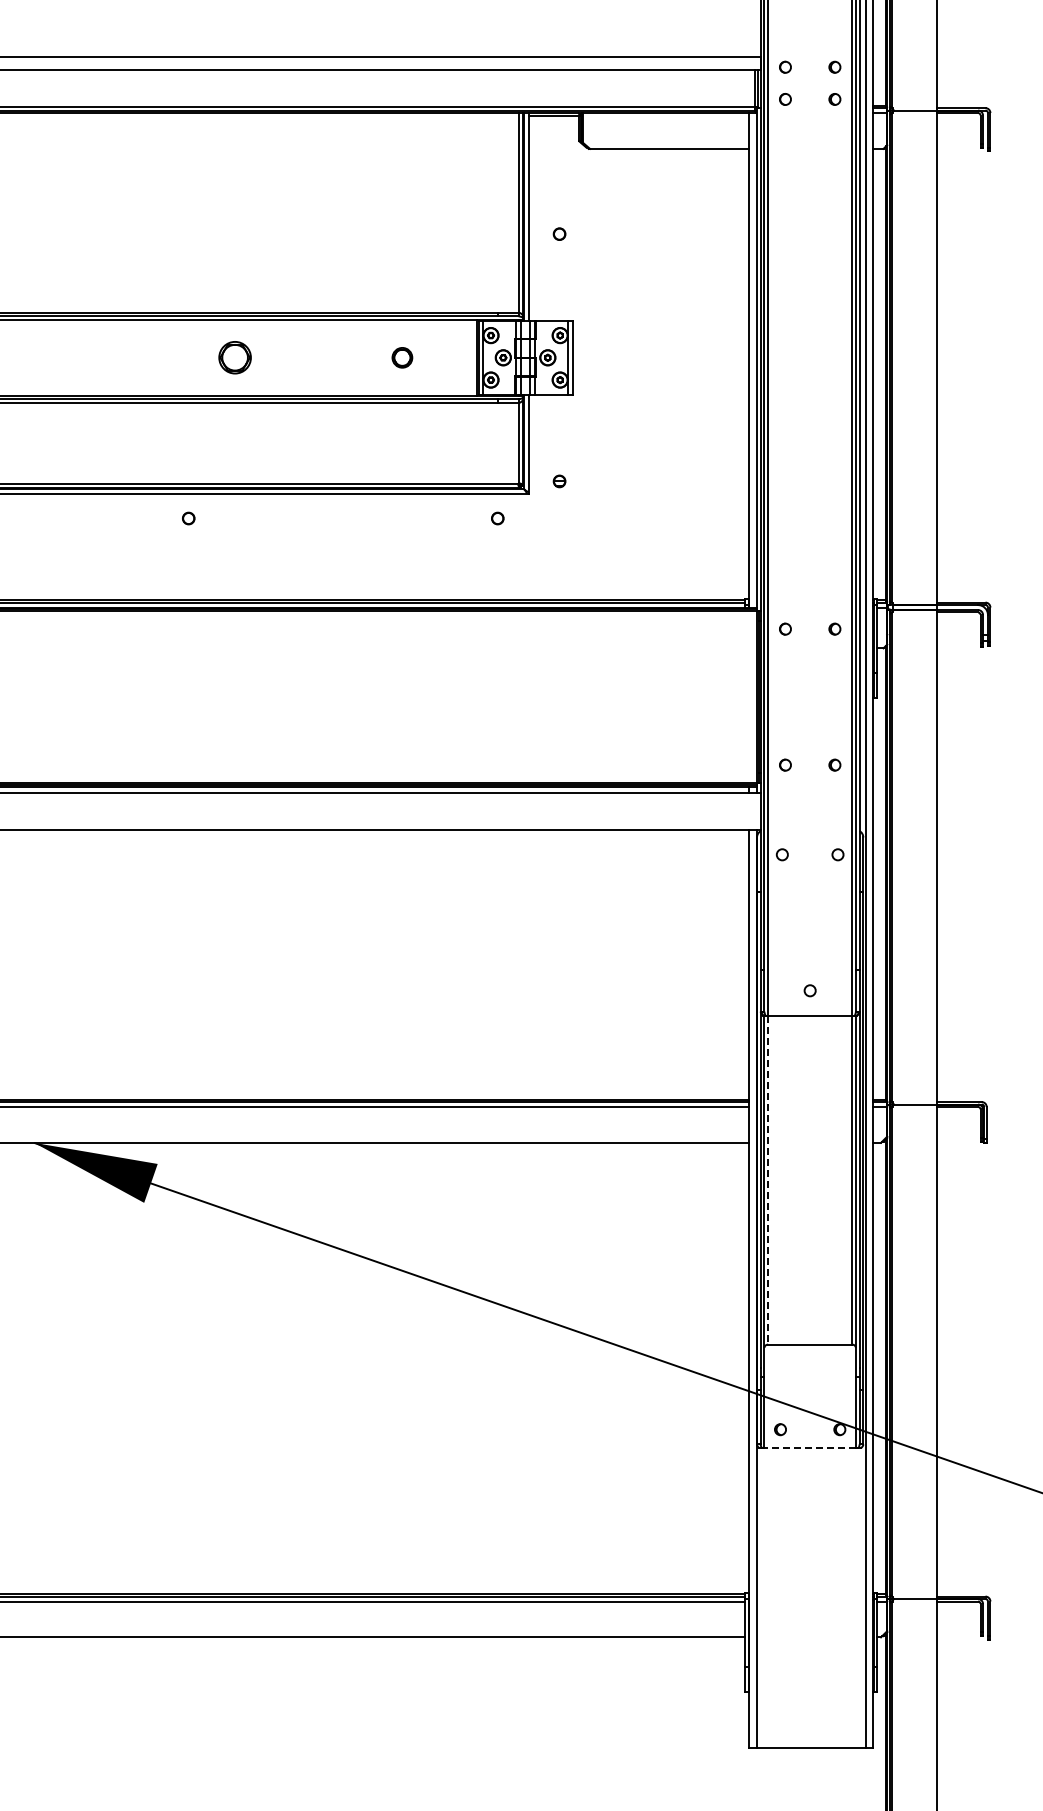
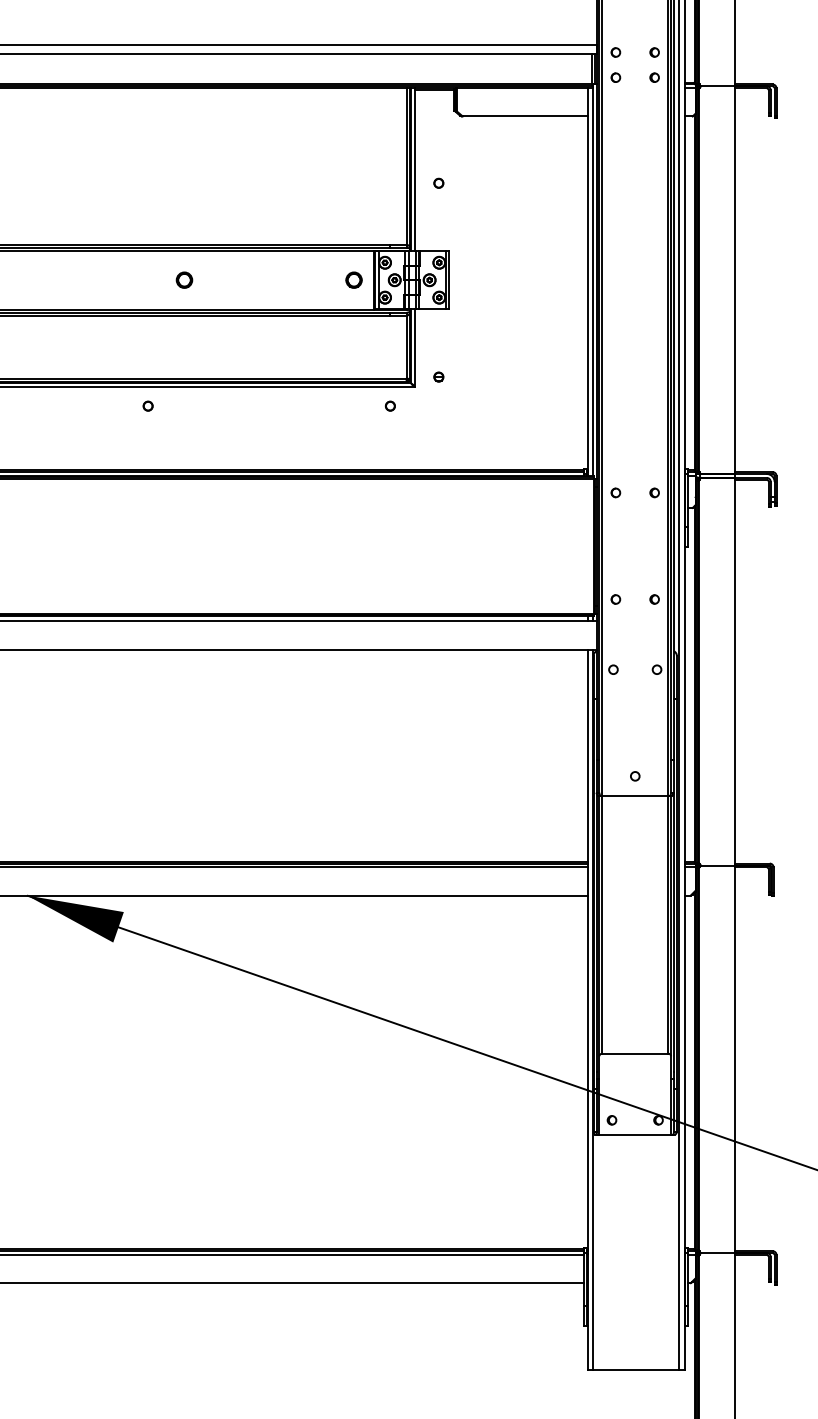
part: (234, 357) -> (184, 279), size x0.62
part: (402, 357) -> (354, 279), moved
line: (768, 1180) -> (602, 925), dashed -> solid
line: (810, 1448) -> (635, 1135), dashed -> solid

